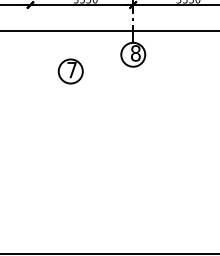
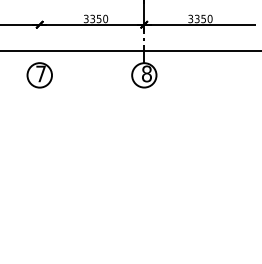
part: (70, 71) -> (39, 75), moved

